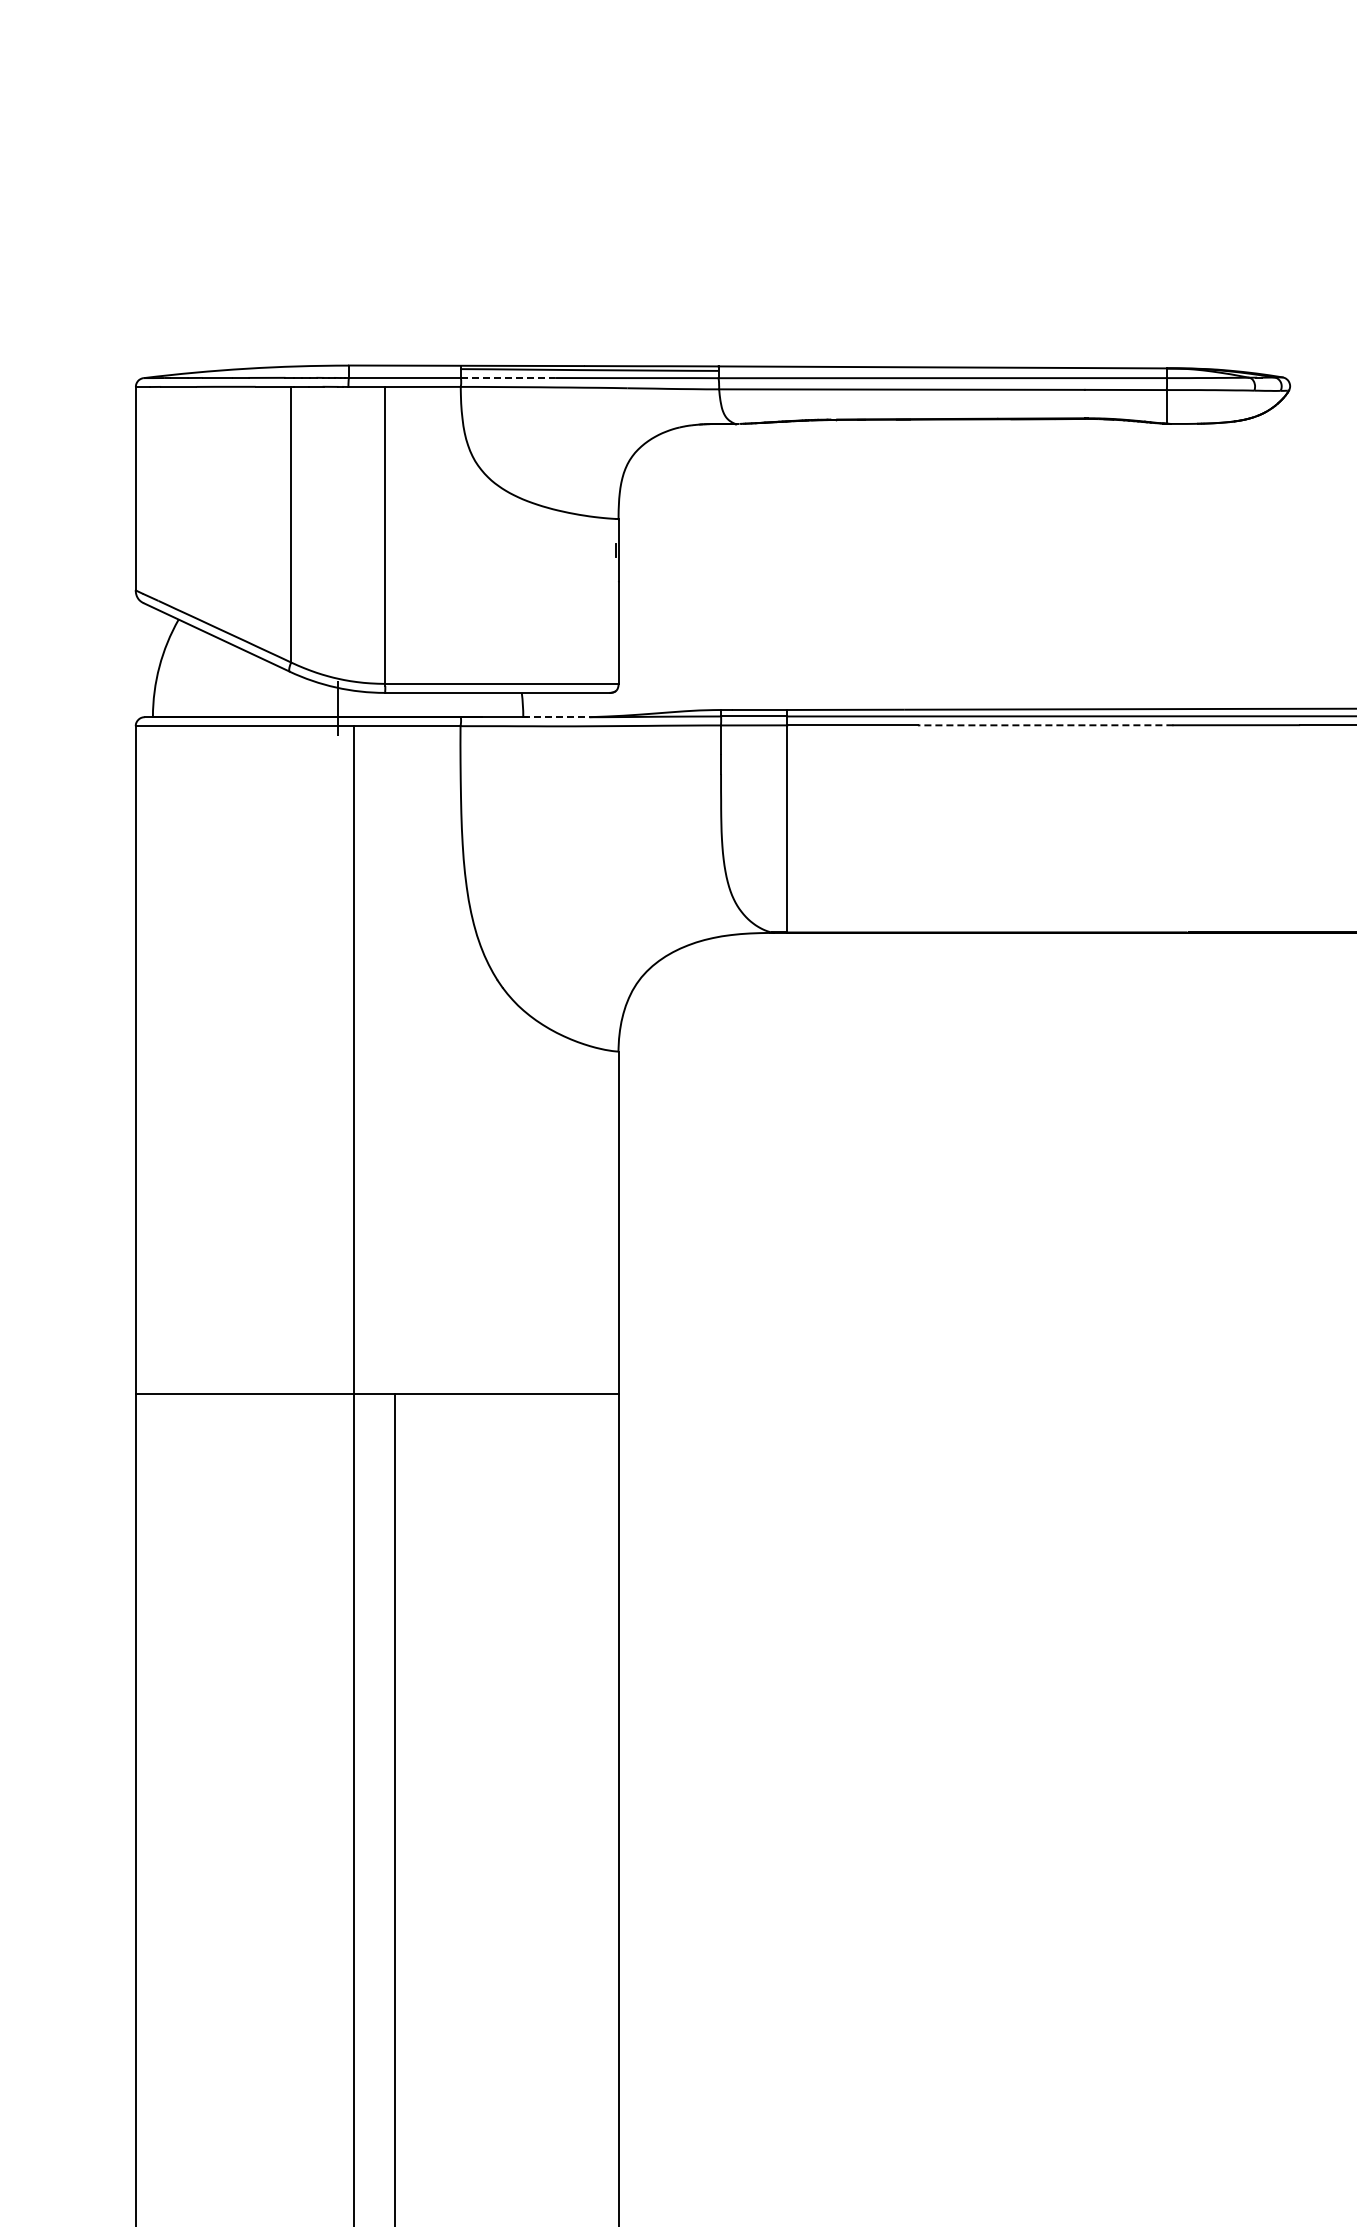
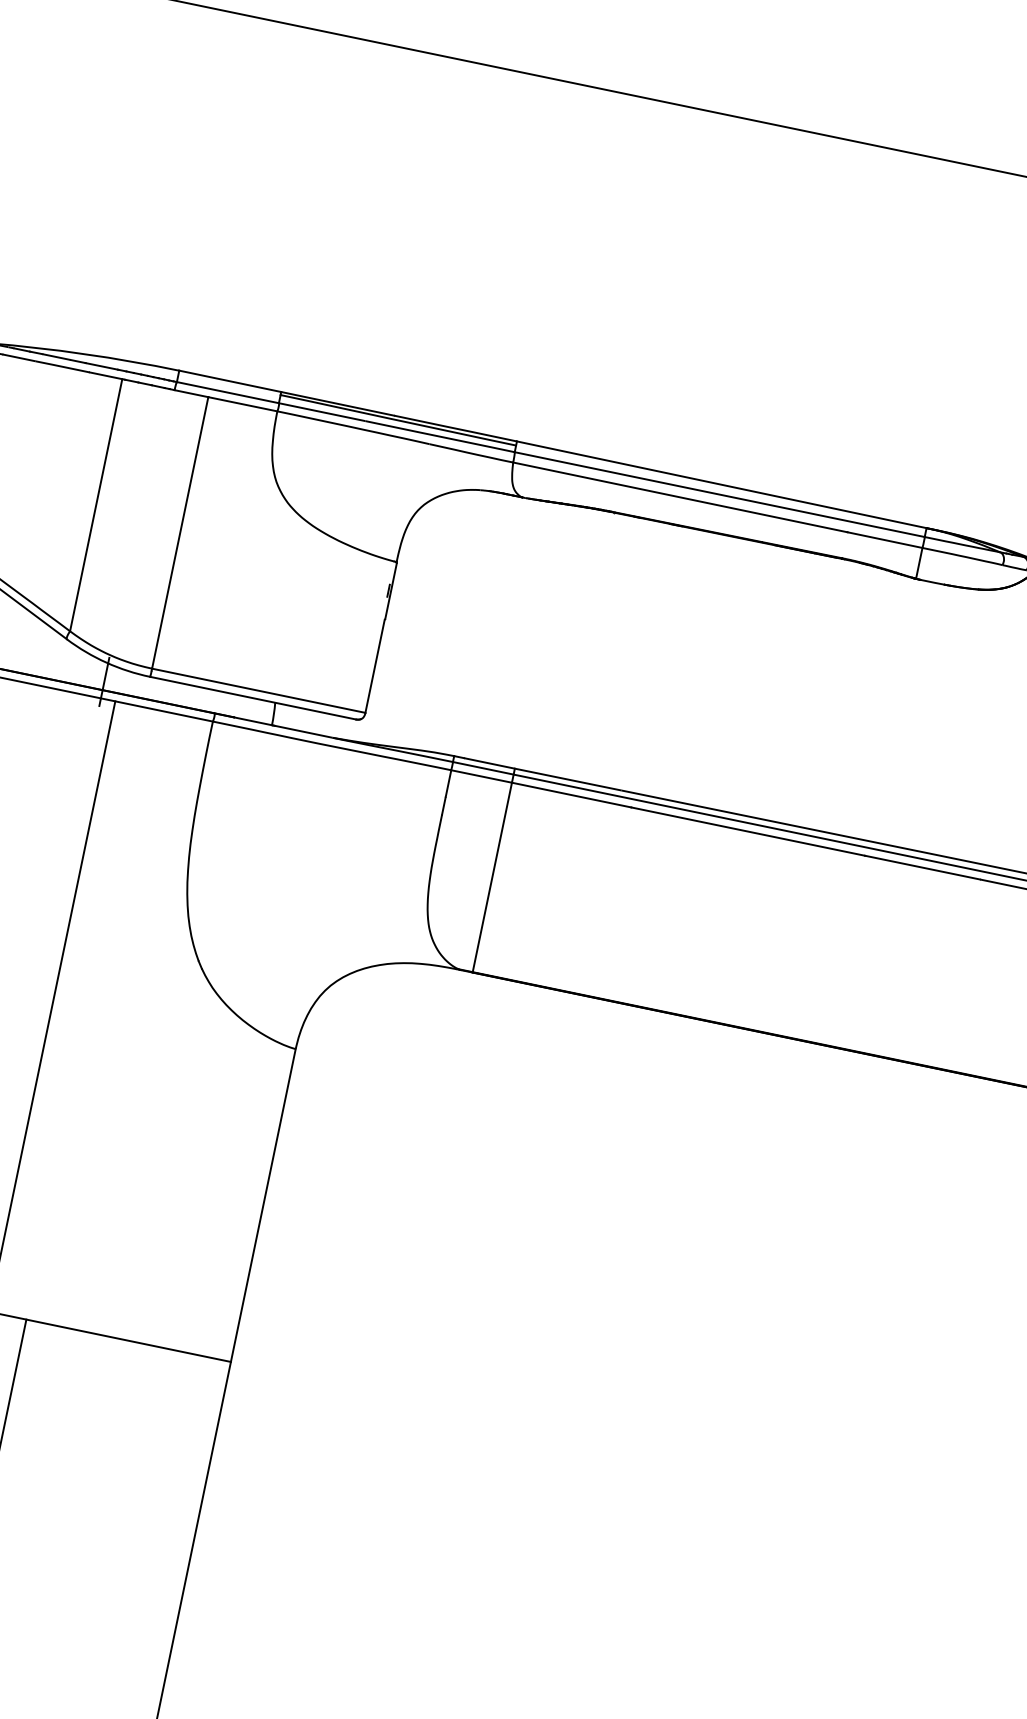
line: (507, 378) -> (321, 412), dashed -> solid
line: (556, 717) -> (302, 731), dashed -> solid
line: (1045, 725) -> (747, 831), dashed -> solid

